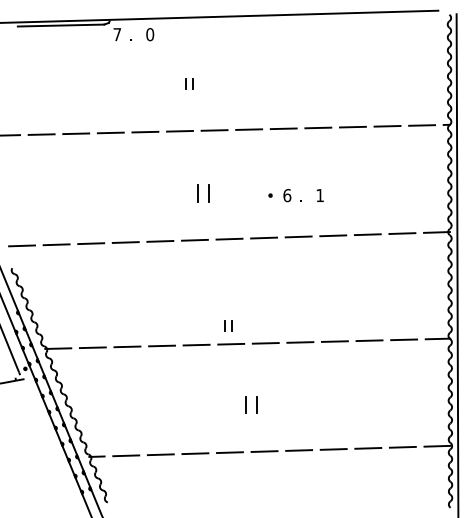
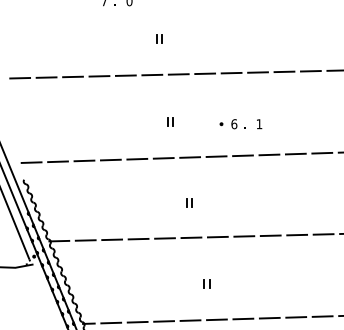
part: (203, 192) -> (170, 121), size x0.62
part: (228, 325) -> (189, 202), moved
part: (251, 404) -> (206, 283), size x0.62

